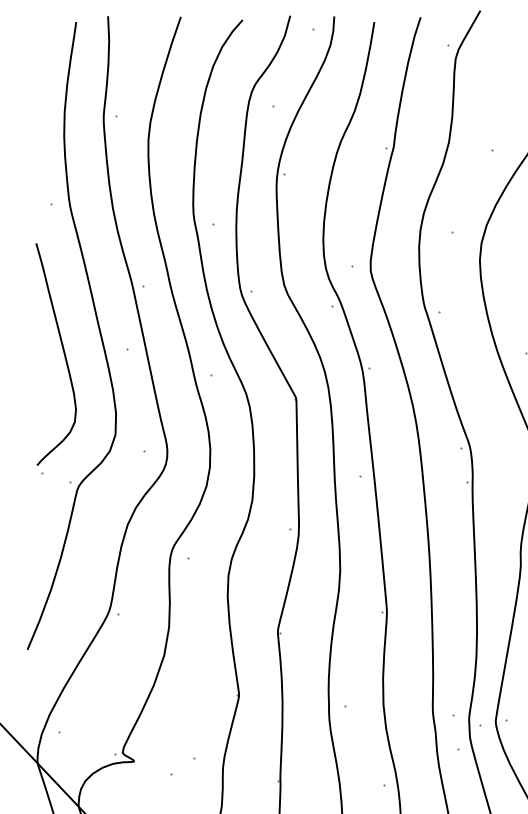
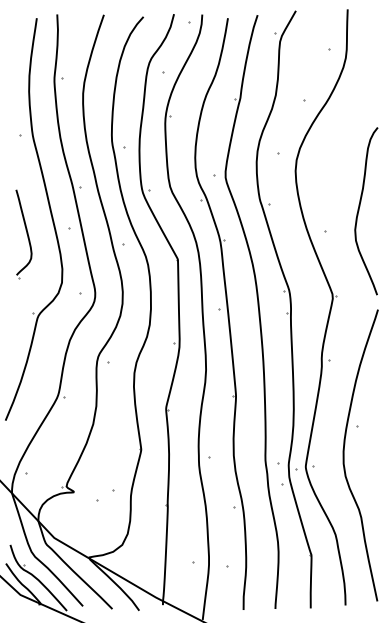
part: (55, 359) -> (23, 234), size x0.6

